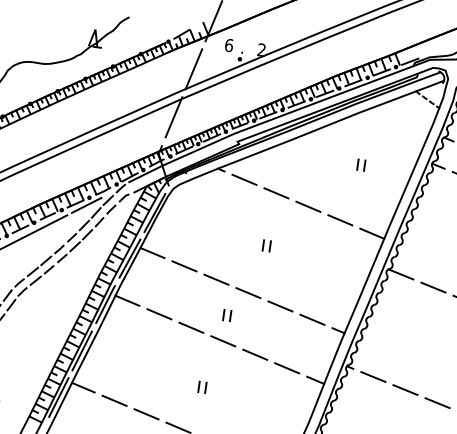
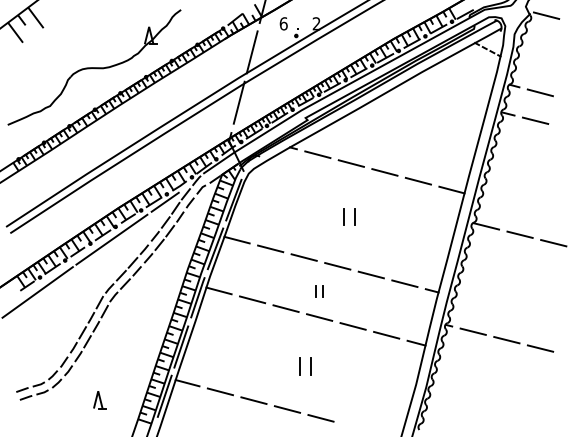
part: (361, 164) -> (431, 123), removed
part: (267, 245) -> (349, 216), size x1.6
part: (202, 386) -> (305, 365), size x1.6

